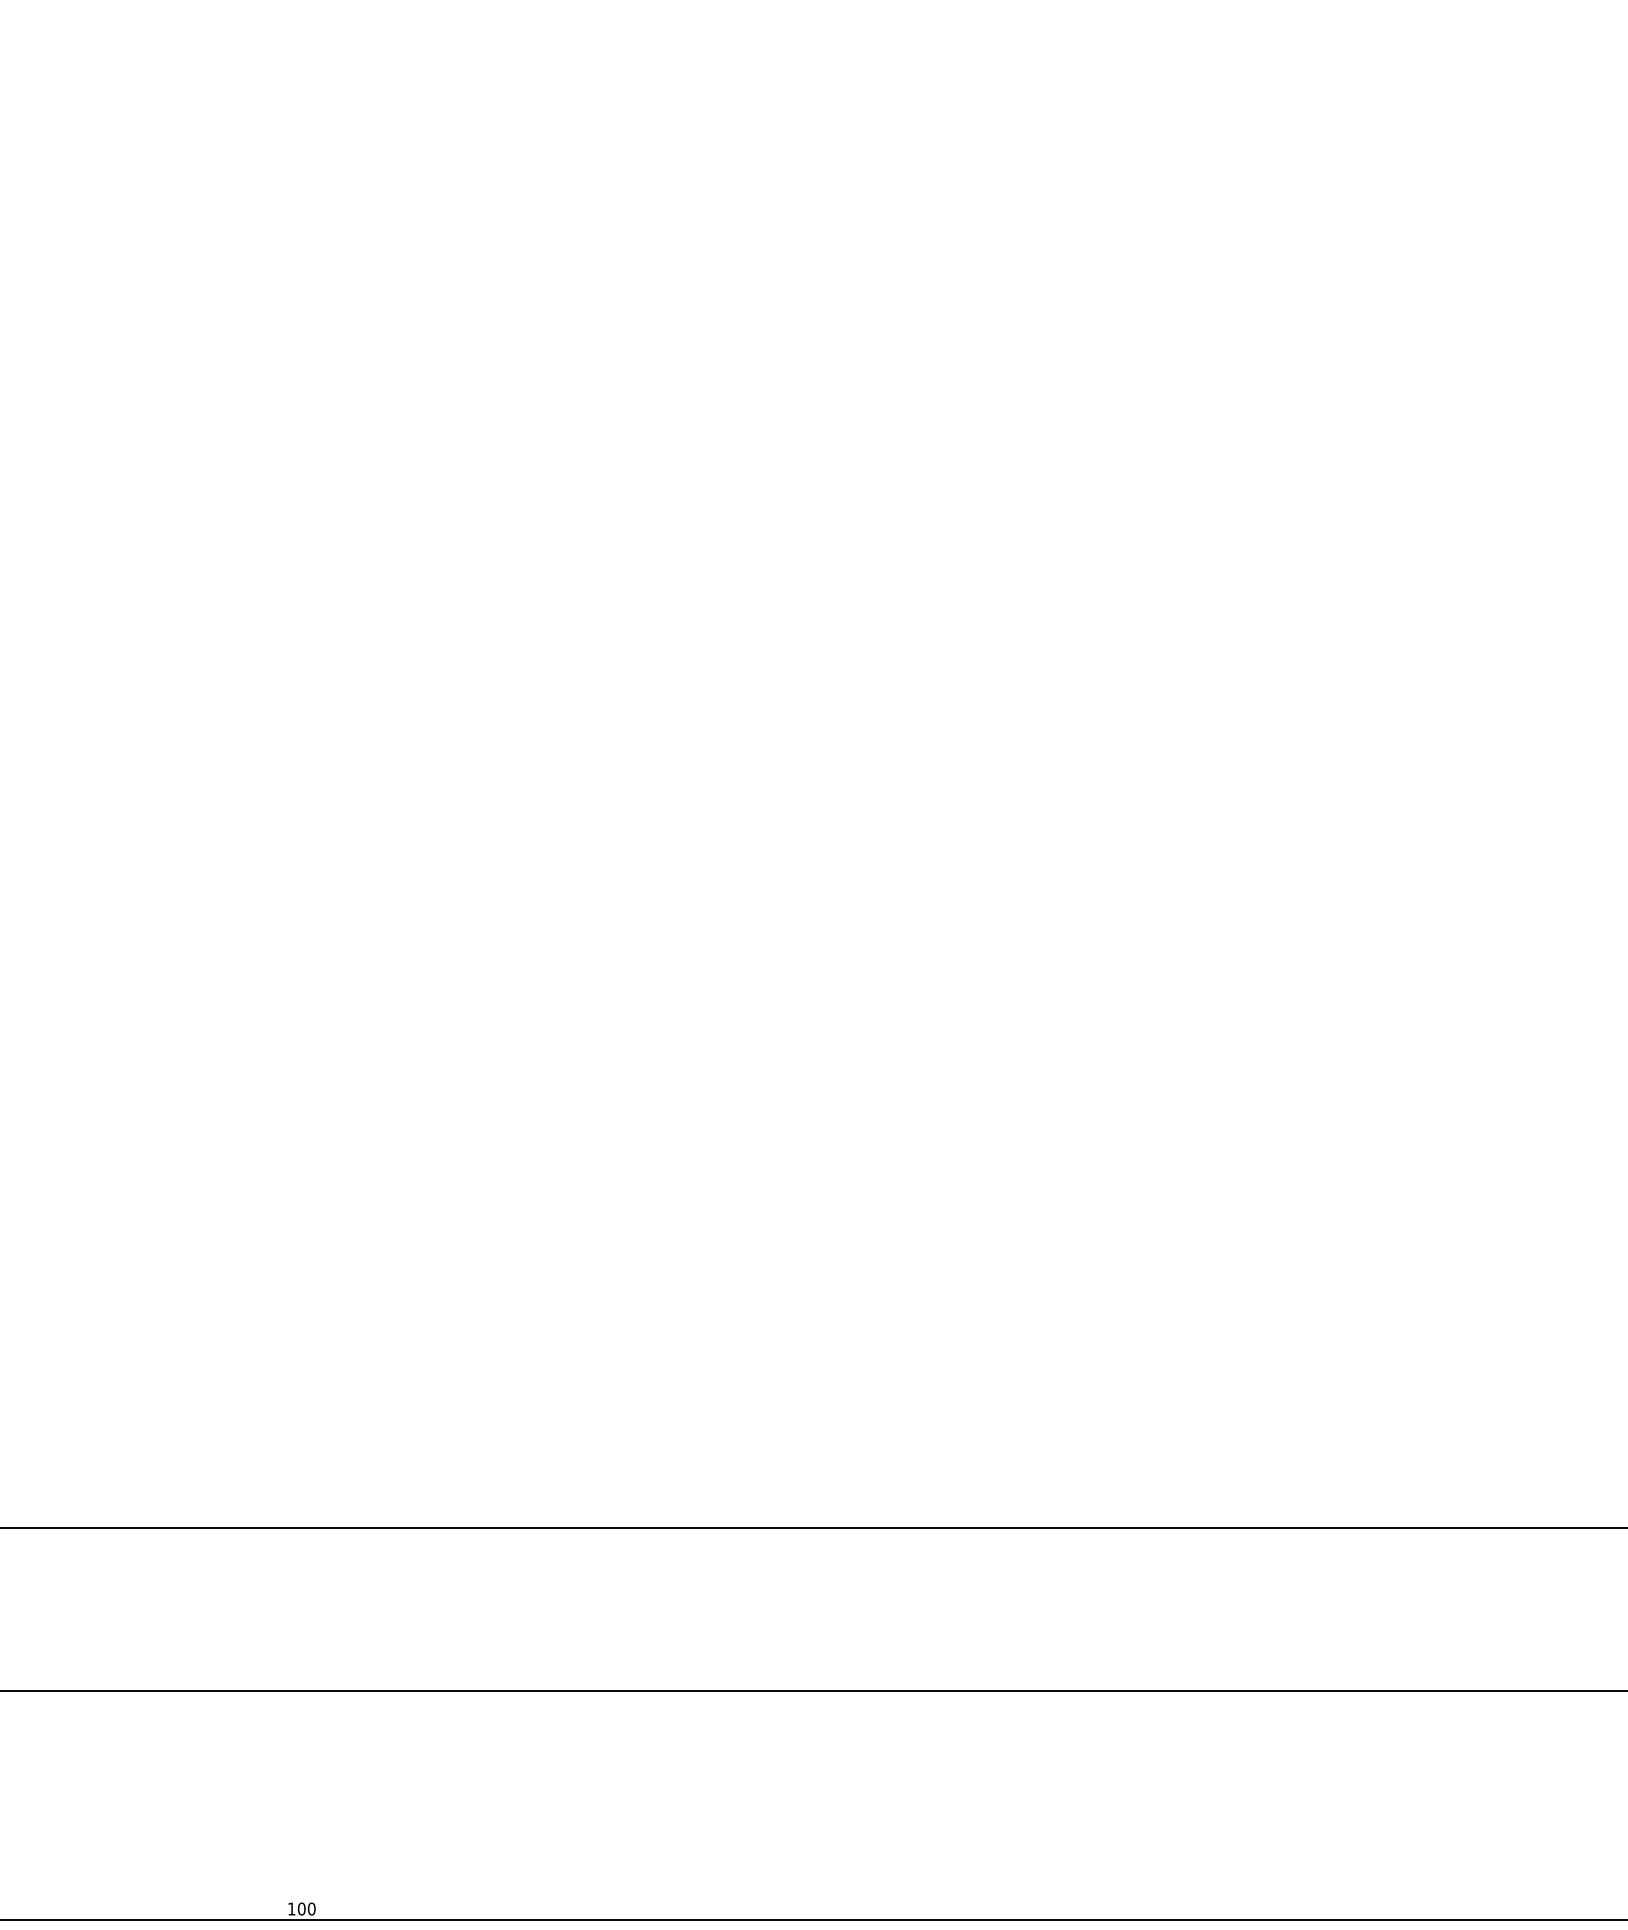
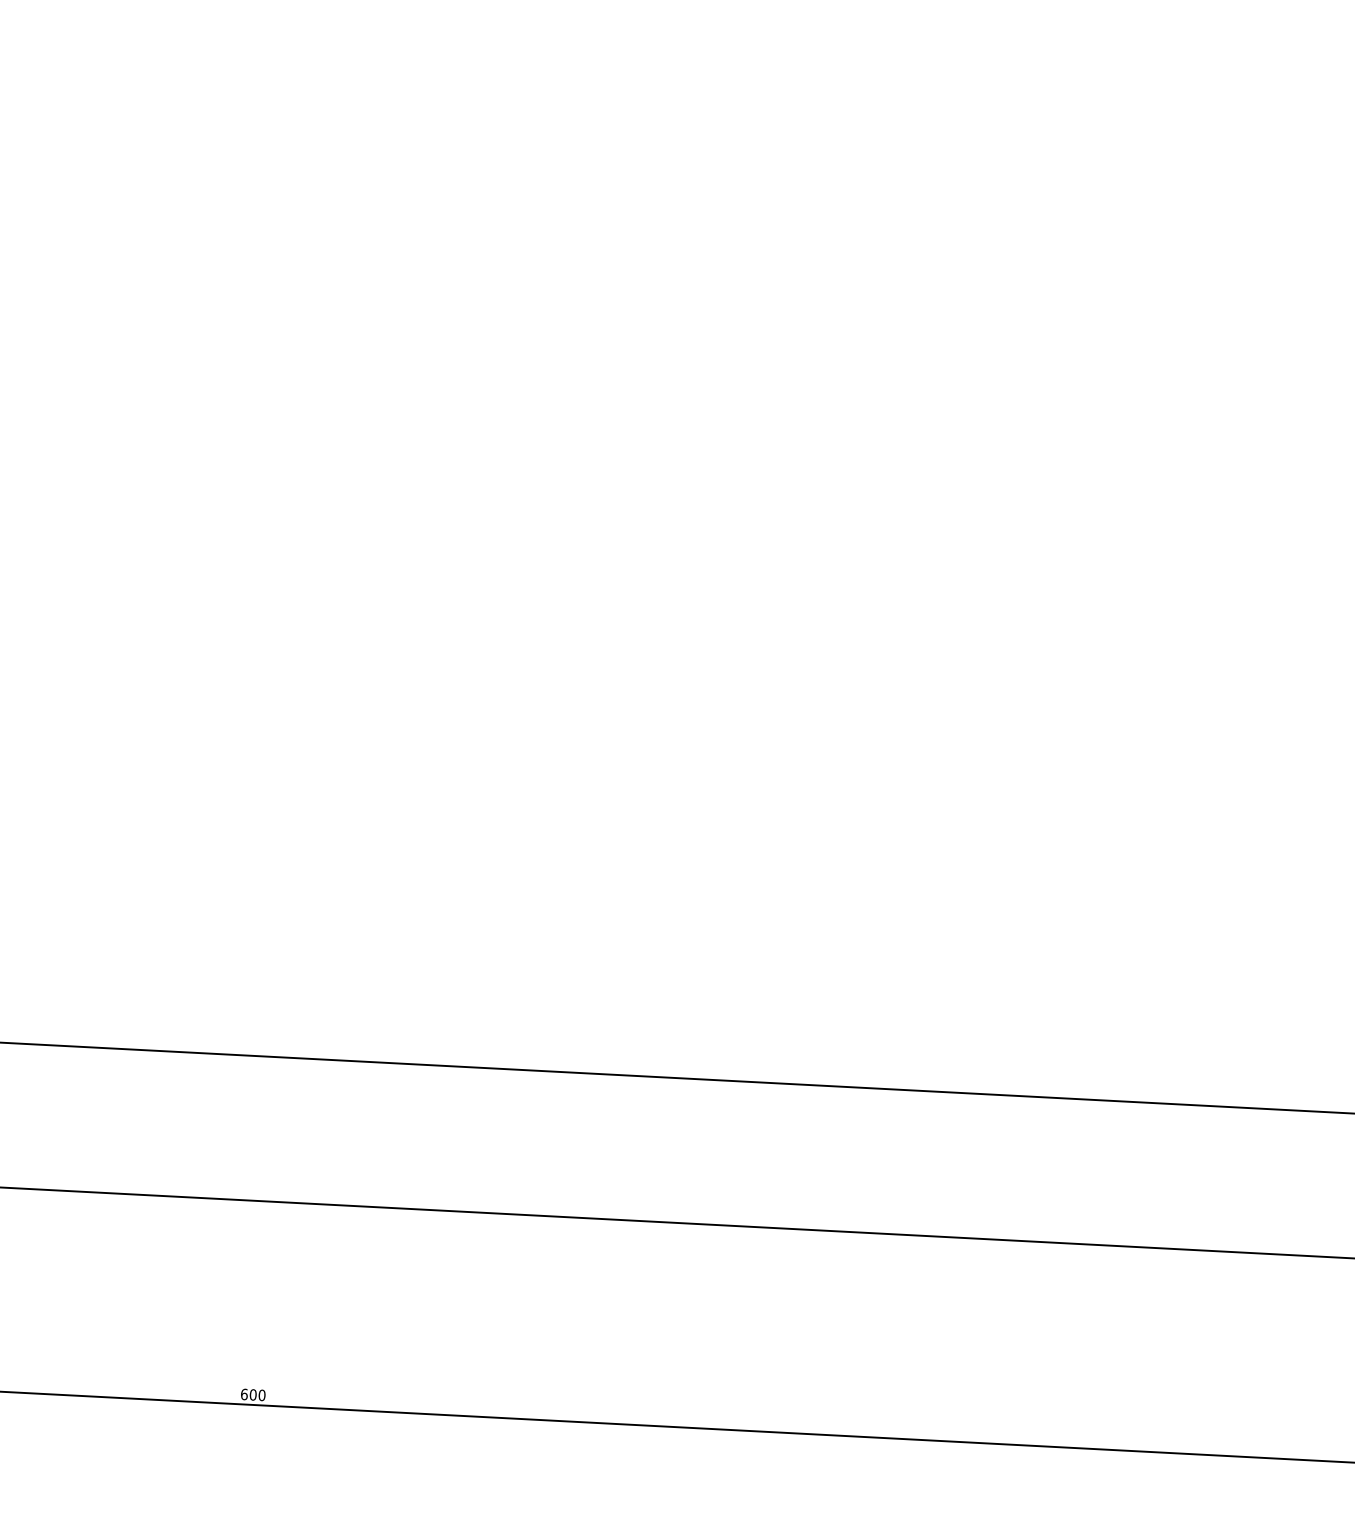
text: (291, 1908) -> (244, 1393), 100 -> 600

